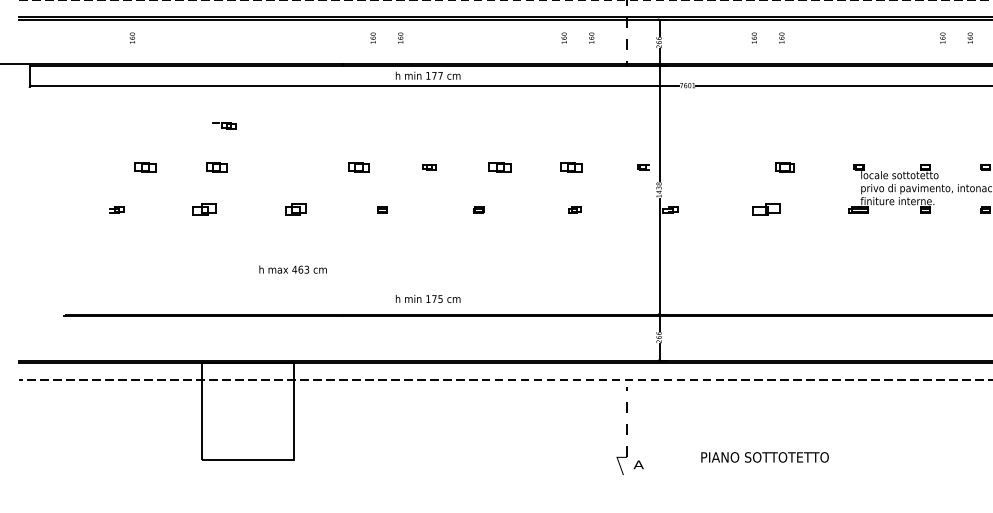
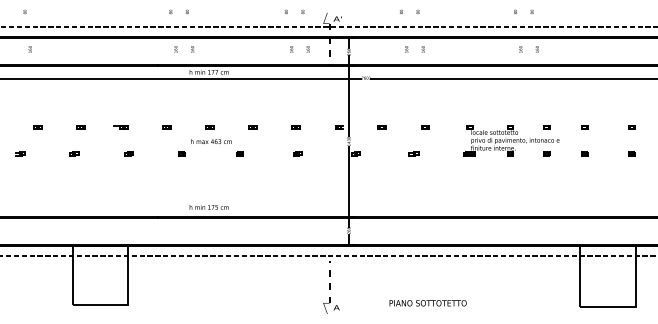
part: (223, 125) -> (120, 127), moved
part: (144, 166) -> (37, 127), size x0.62
part: (215, 166) -> (80, 127), size x0.62
part: (357, 166) -> (166, 127), size x0.62
part: (499, 166) -> (252, 127), size x0.62
part: (570, 166) -> (295, 127), size x0.62
part: (712, 166) -> (381, 127), added
part: (785, 166) -> (425, 127), size x0.62
part: (205, 209) -> (74, 153), size x0.62
part: (294, 209) -> (128, 153), size x0.62
part: (765, 209) -> (413, 153), size x0.62
text: (293, 269) -> (211, 141), moved
text: (764, 457) -> (427, 303), moved

